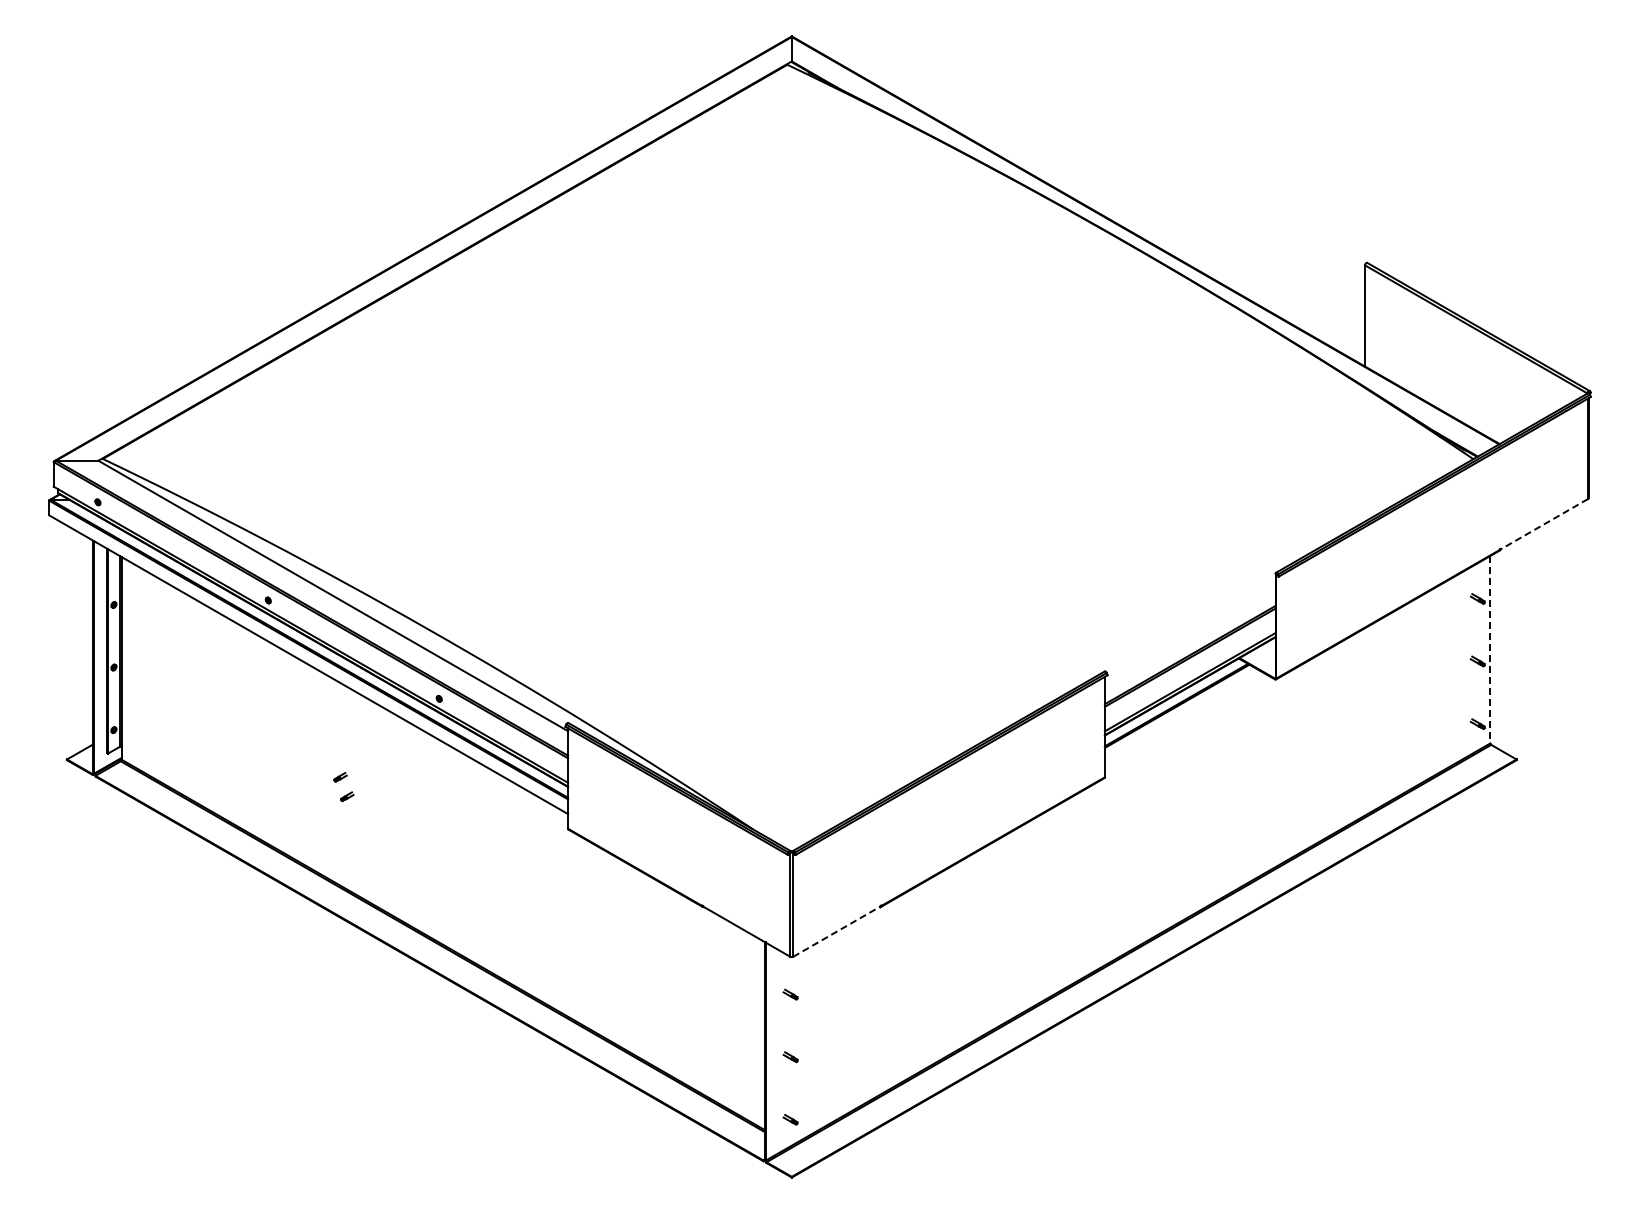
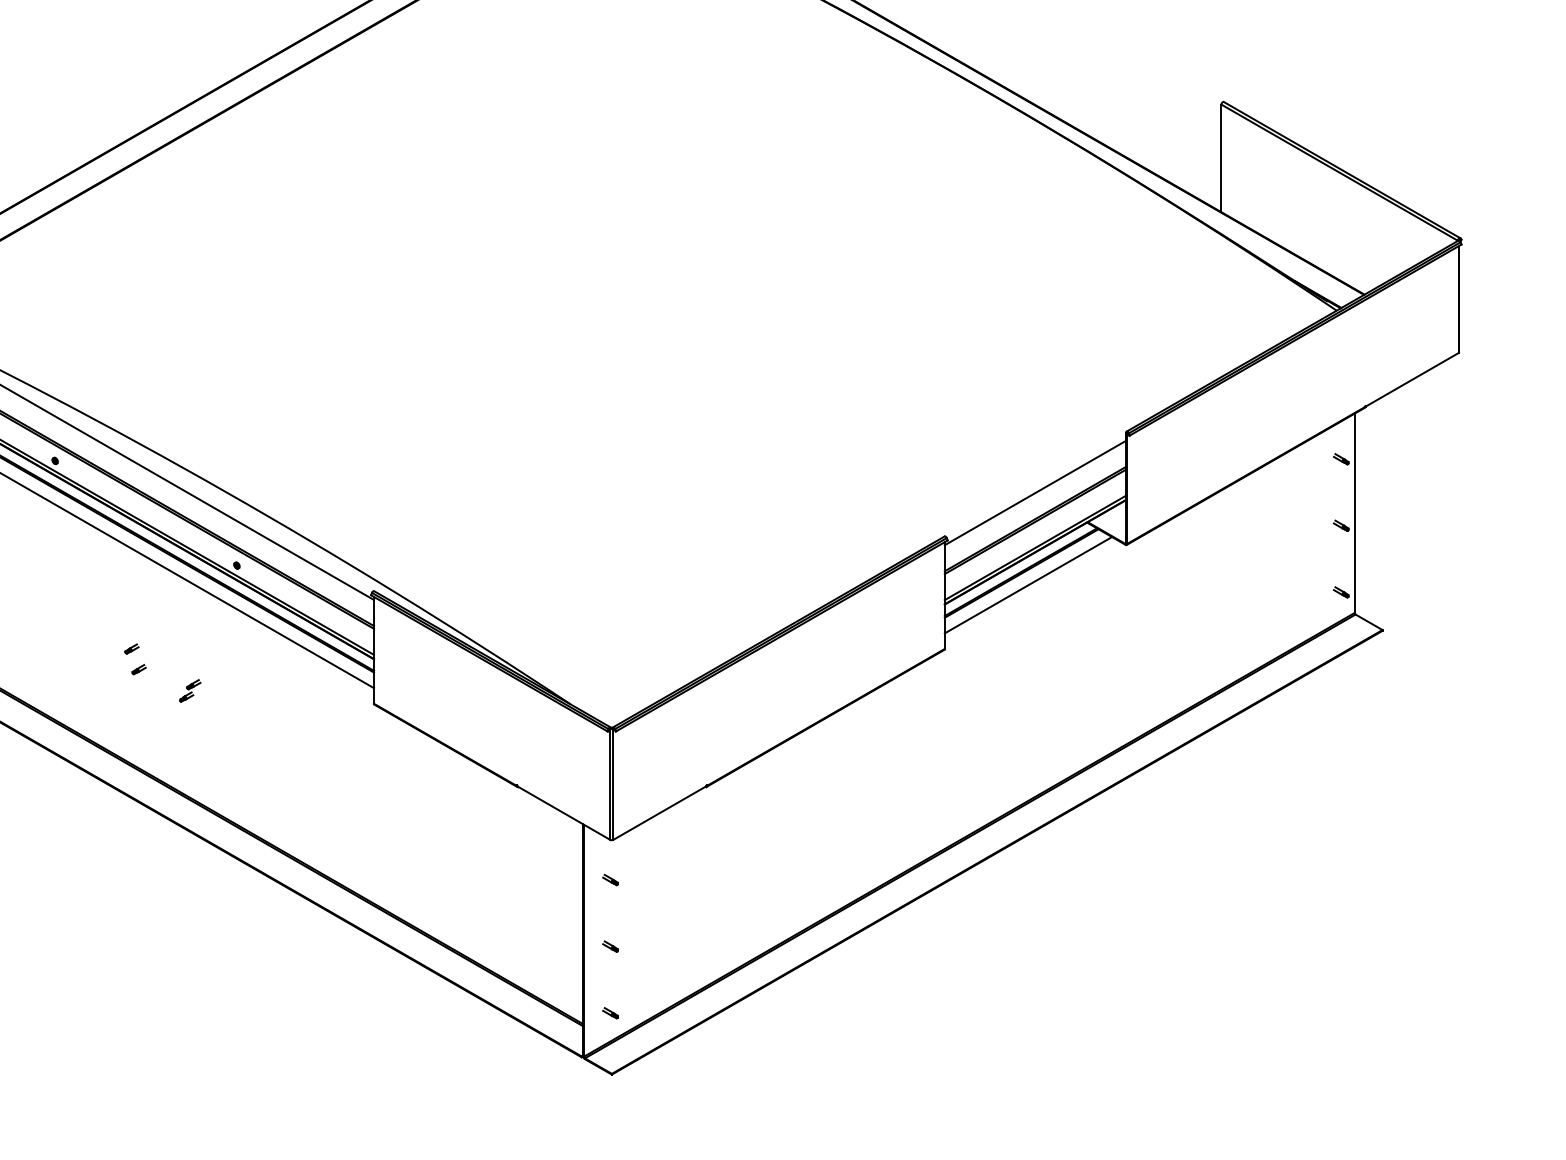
line: (1543, 524) -> (1411, 380), dashed -> solid
line: (1189, 630) -> (1034, 492), added
line: (1490, 649) -> (1354, 513), dashed -> solid
line: (1183, 717) -> (1028, 585), added
part: (394, 816) -> (189, 690), added
line: (837, 931) -> (660, 812), dashed -> solid

